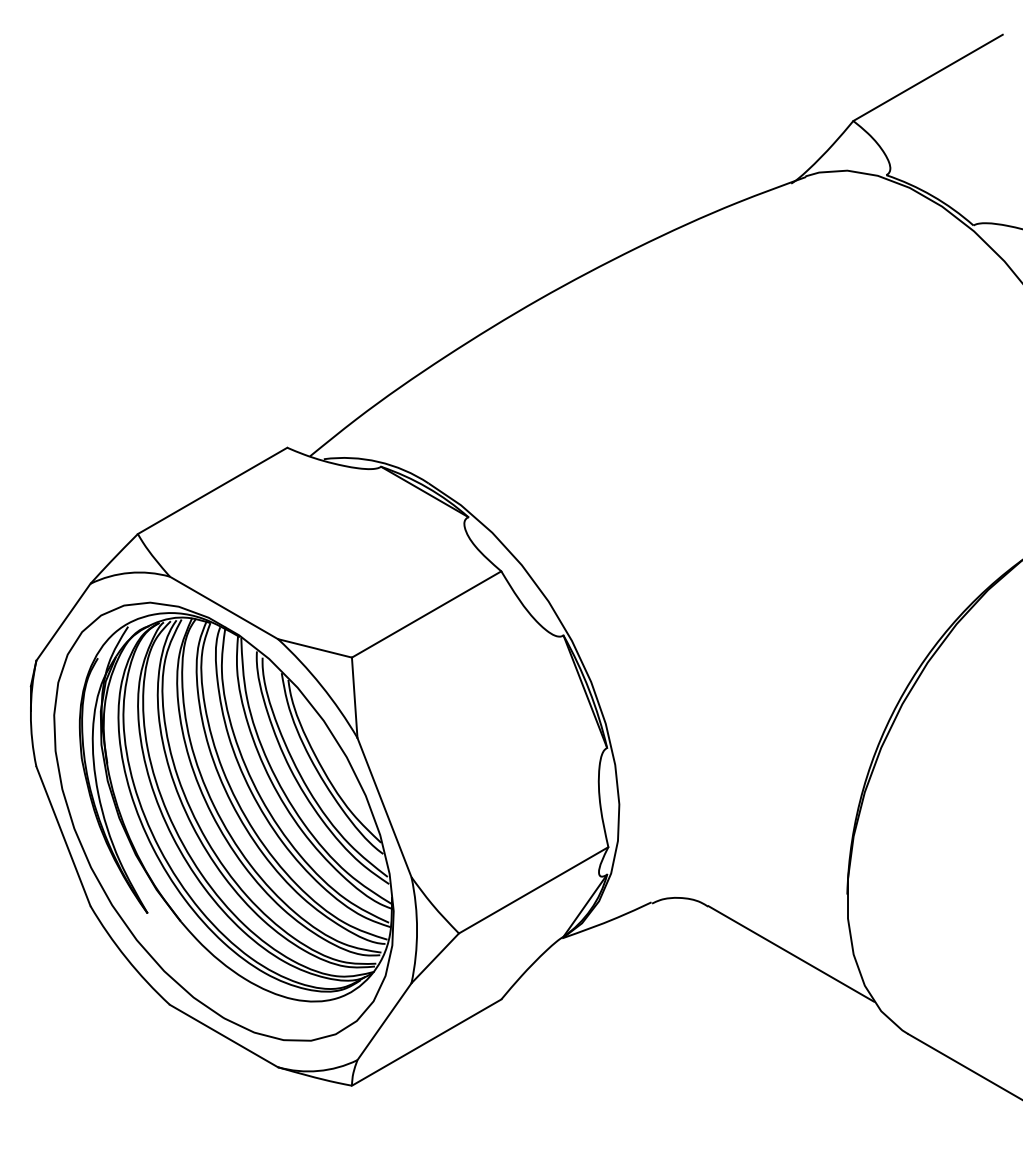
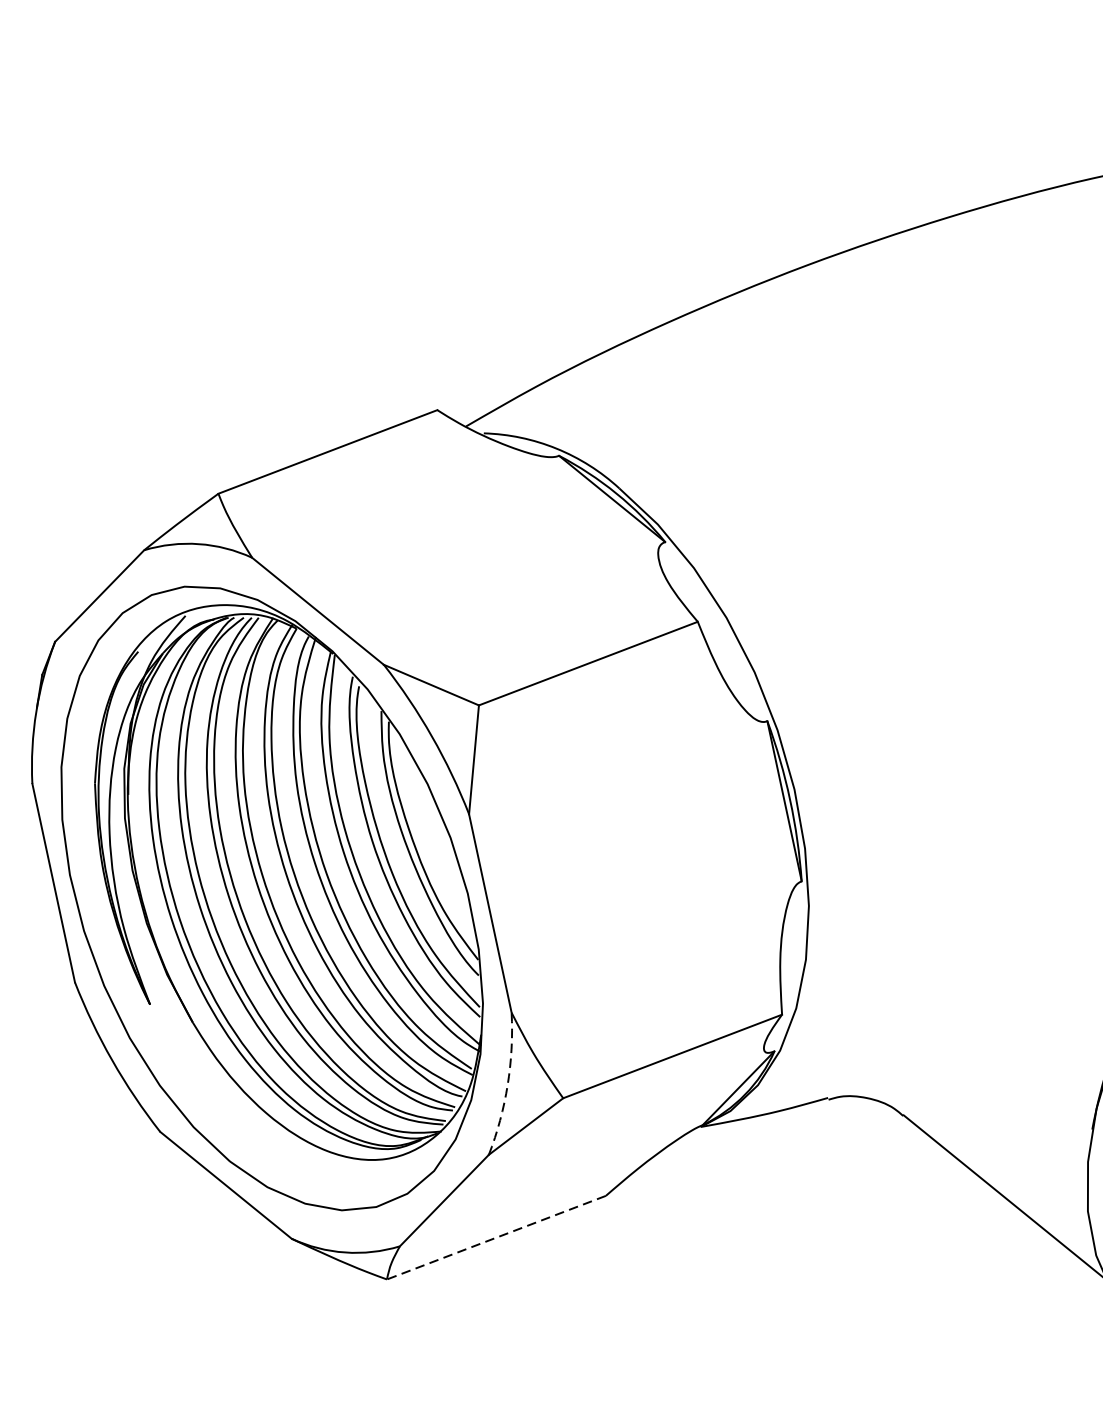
arc: (417, 930) -> (508, 1085), solid -> dashed
line: (426, 1042) -> (496, 1237), solid -> dashed

